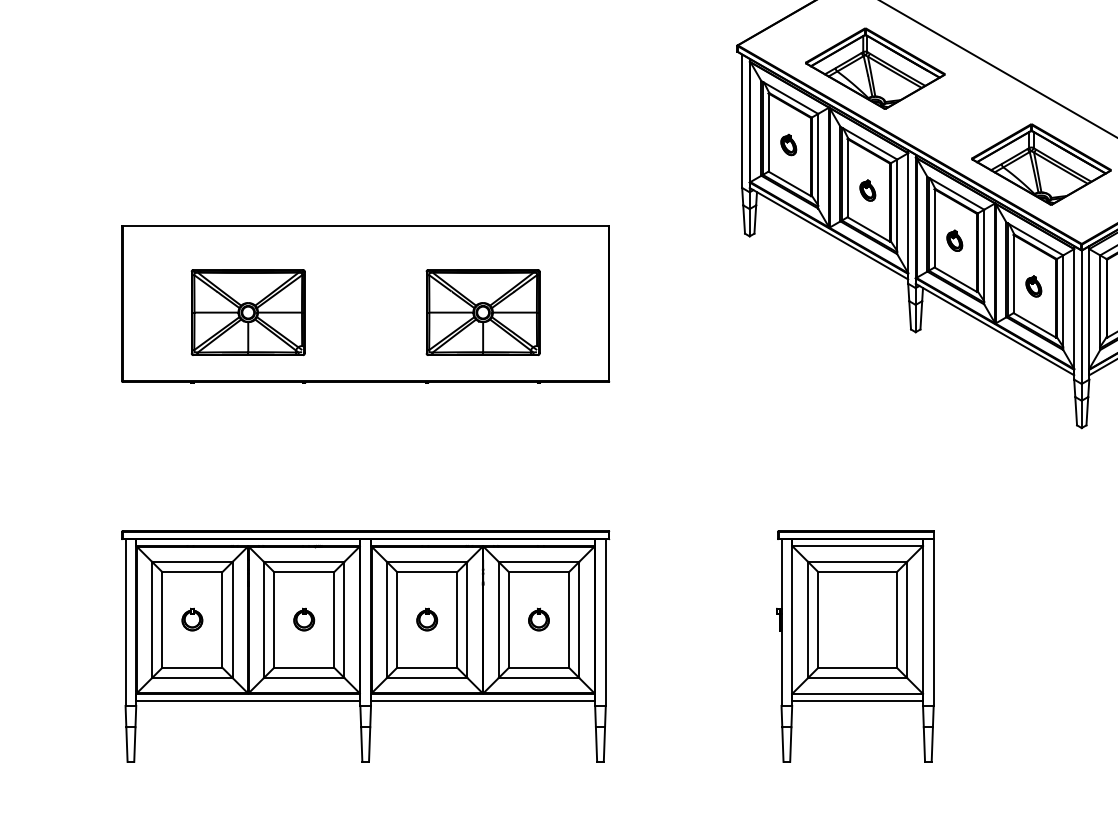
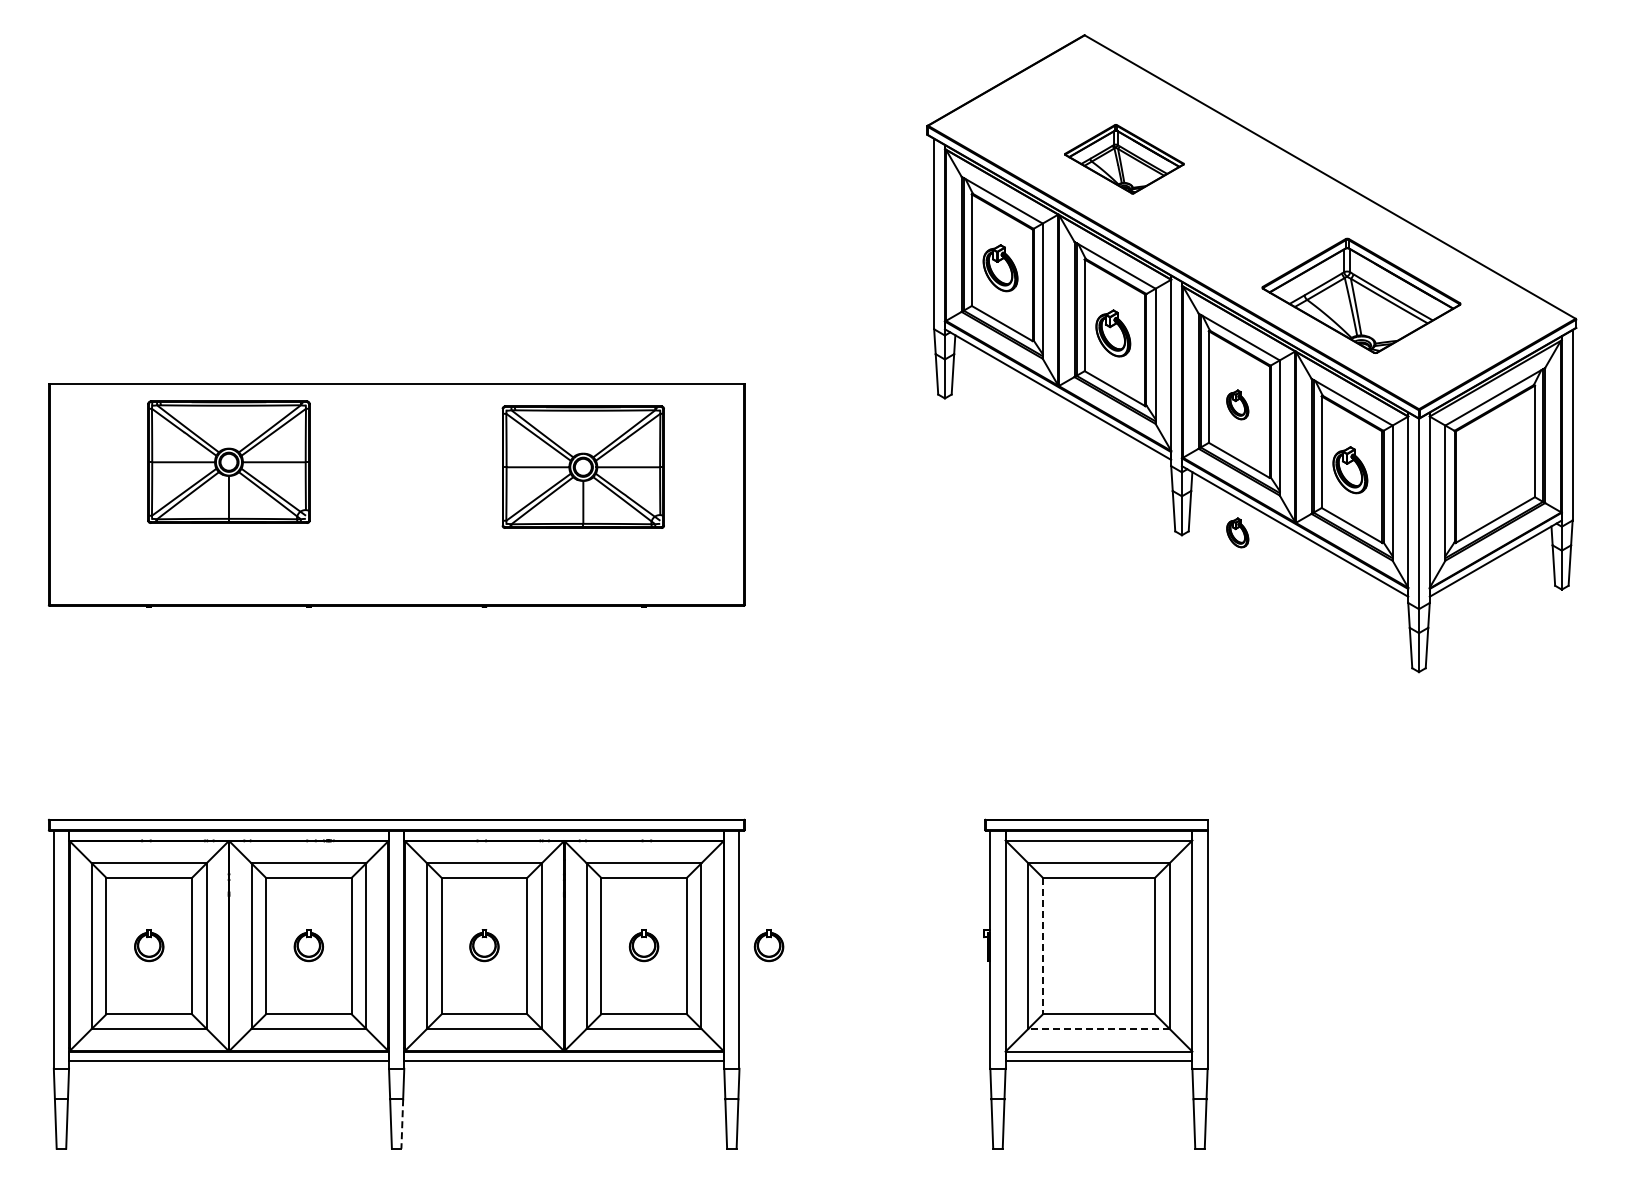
part: (875, 69) -> (1124, 159), size x0.6
part: (788, 144) -> (1000, 267), size x1.6
part: (867, 190) -> (1113, 332), size x1.6
part: (1033, 286) -> (1350, 469), size x1.6
part: (247, 312) -> (228, 461), moved
part: (482, 312) -> (582, 466), moved
part: (954, 330) -> (1237, 532), added
part: (626, 619) -> (768, 945), added
line: (818, 620) -> (1042, 946), solid -> dashed
line: (857, 677) -> (1098, 1028), solid -> dashed
line: (369, 744) -> (402, 1123), solid -> dashed

